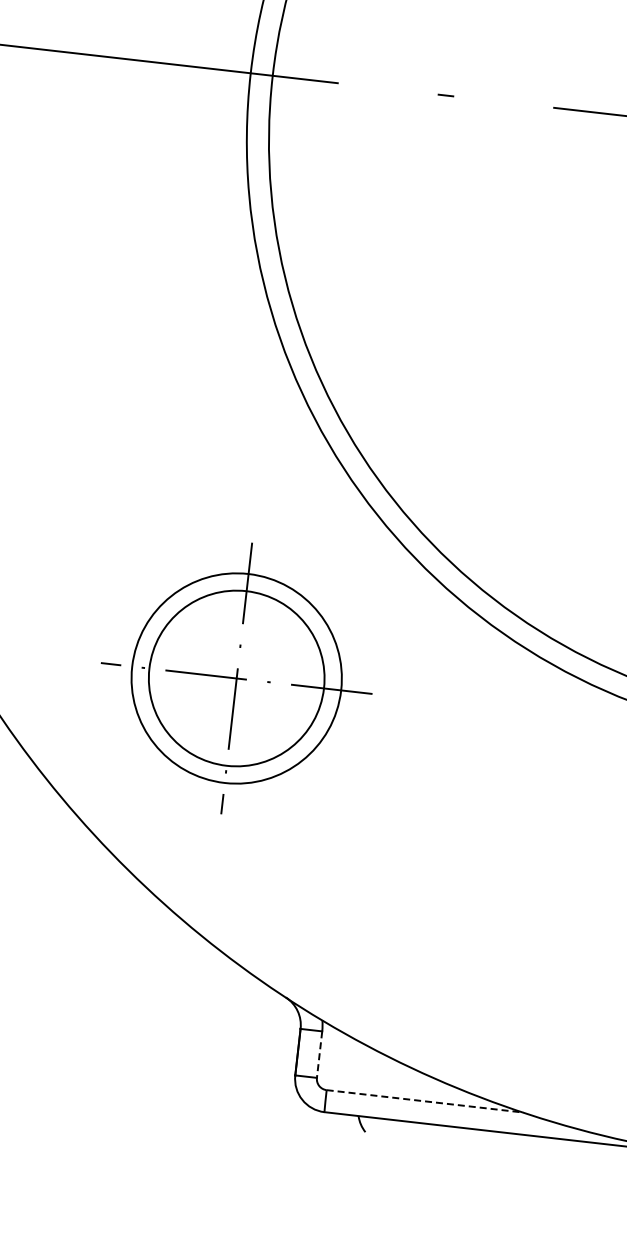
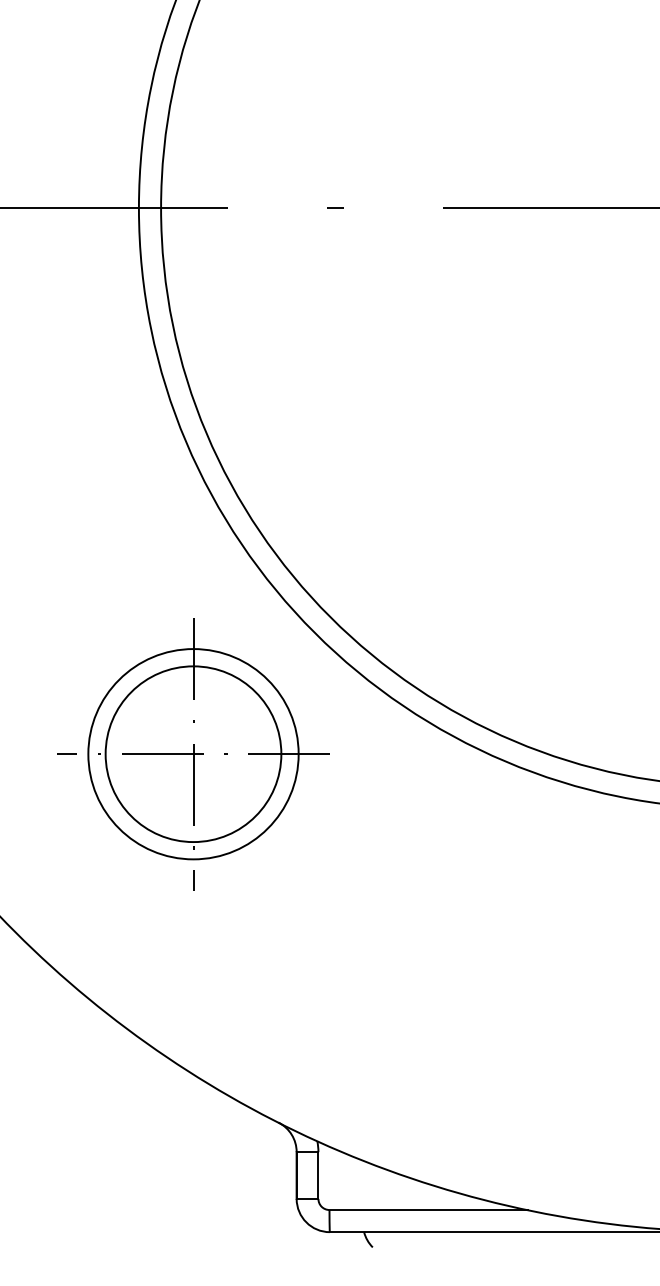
part: (236, 678) -> (193, 754), moved
line: (319, 1055) -> (318, 1176), dashed -> solid
line: (425, 1101) -> (429, 1210), dashed -> solid

